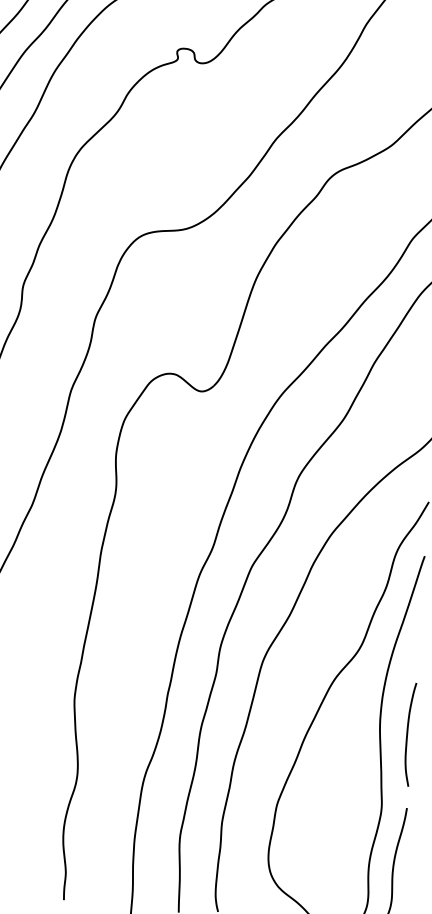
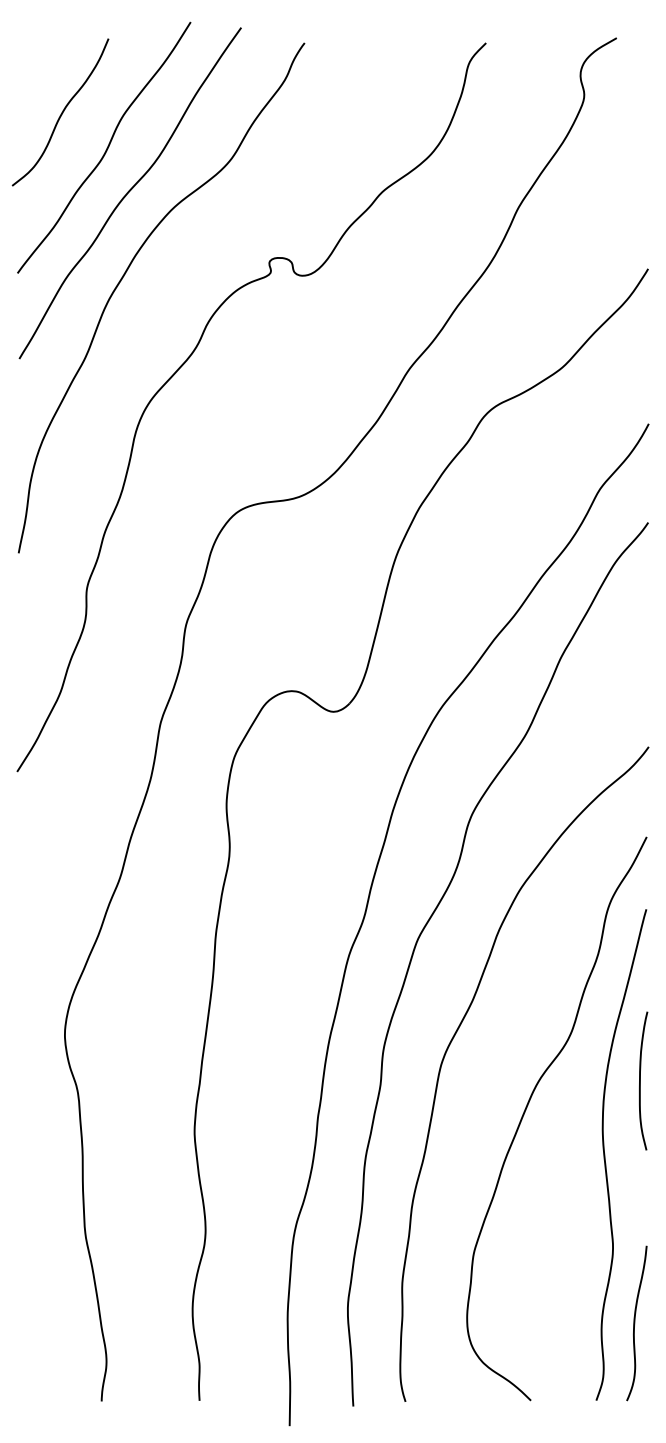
curve: (407, 734) -> (640, 1080), moved

